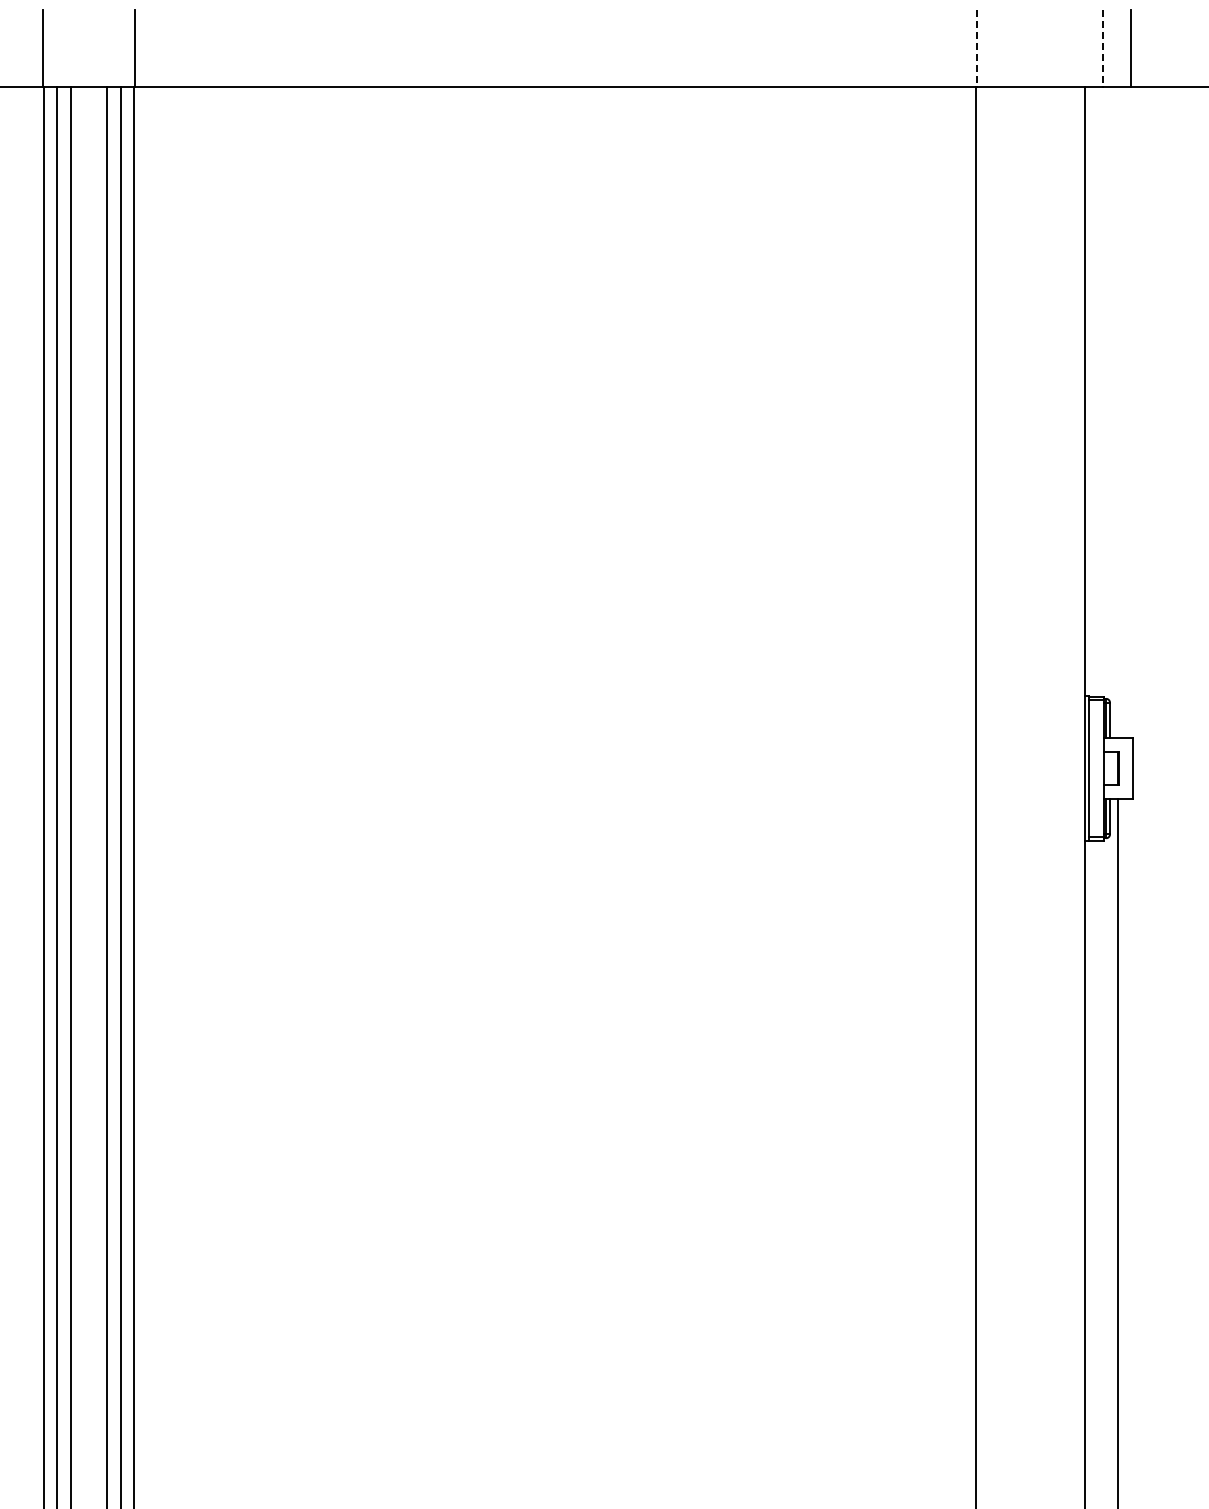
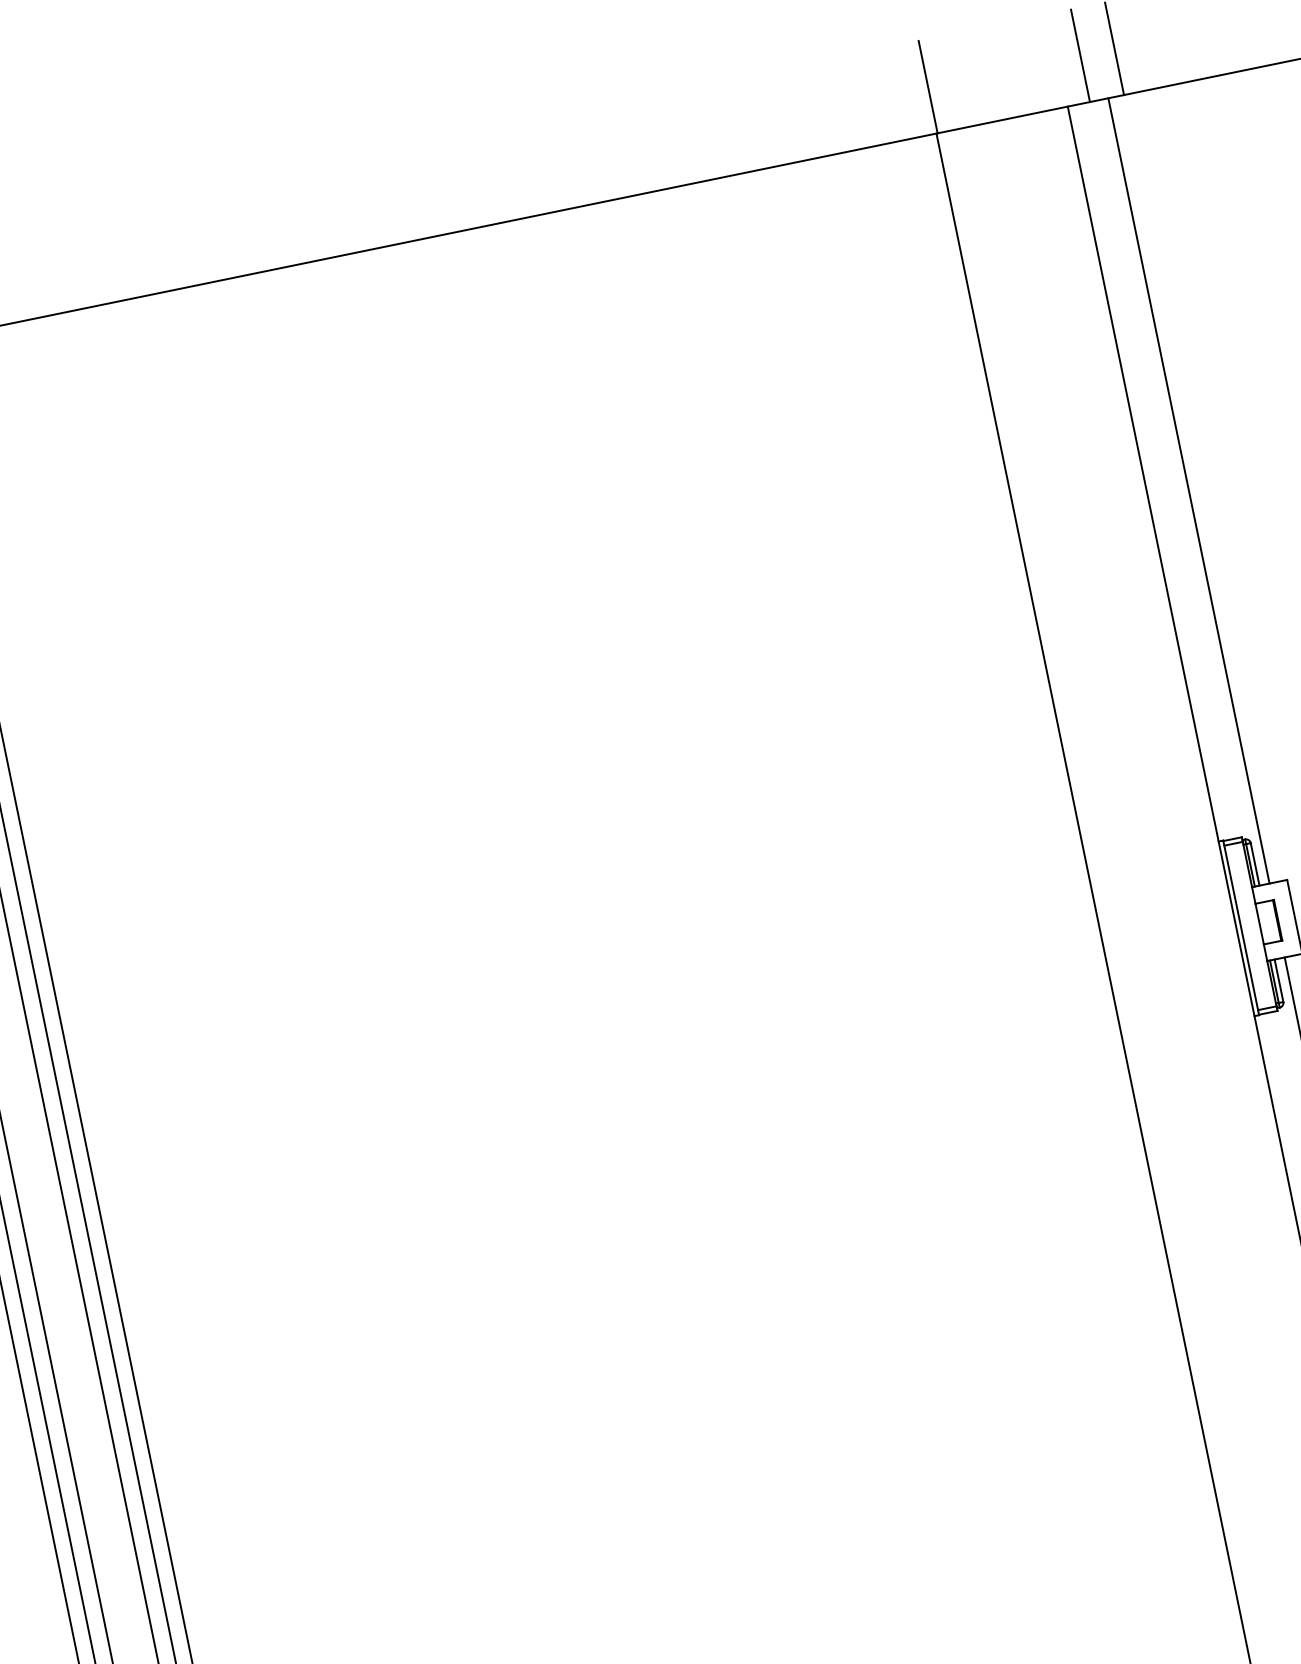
line: (976, 49) -> (927, 88), dashed -> solid
line: (1103, 49) -> (1081, 56), dashed -> solid
line: (1118, 412) -> (1189, 490), added

